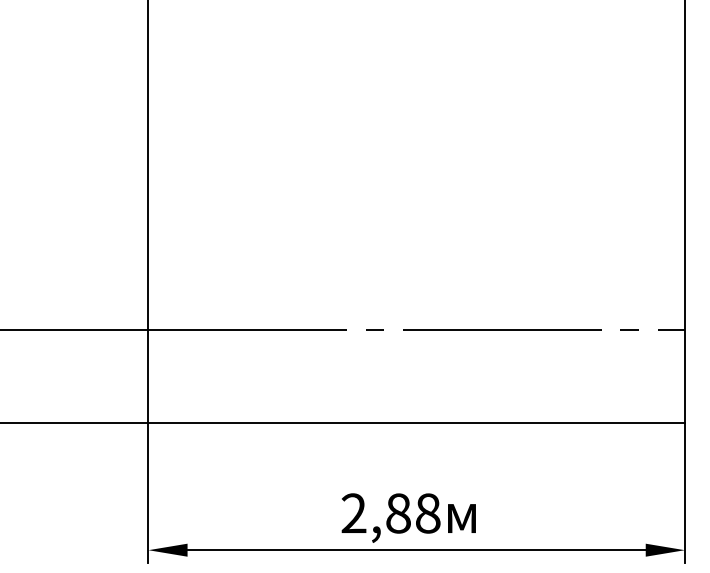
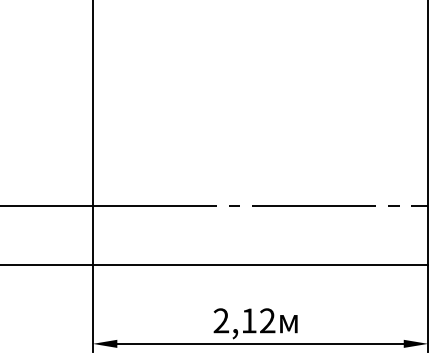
text: (413, 512) -> (258, 320), 2,88 -> 2,12

